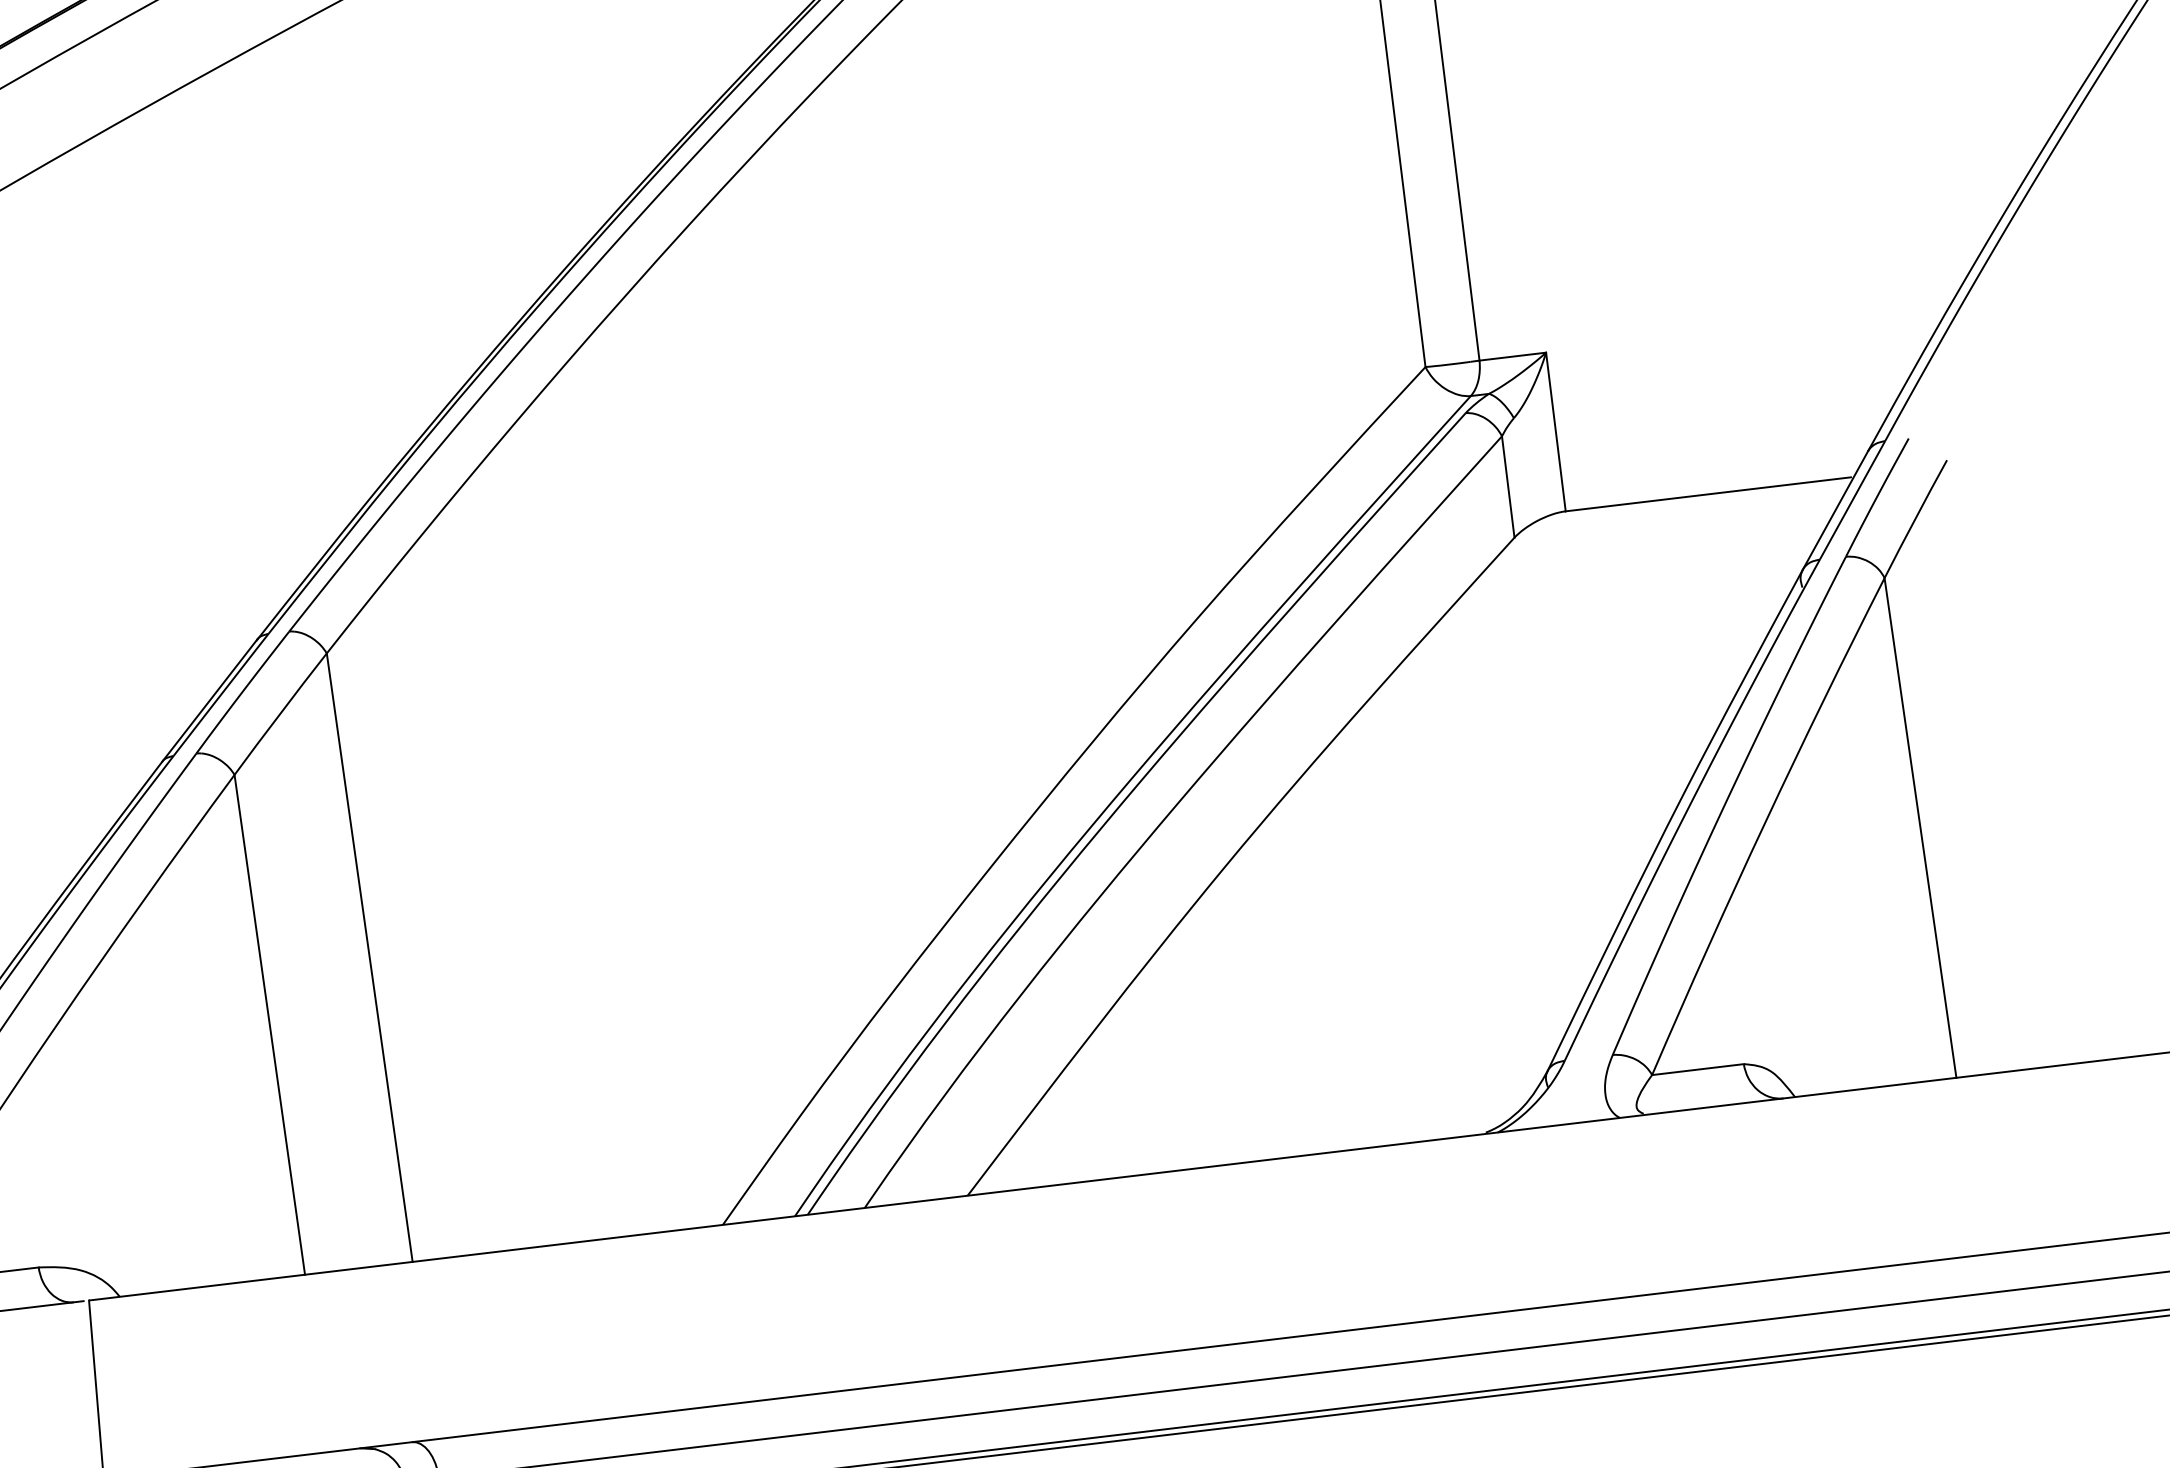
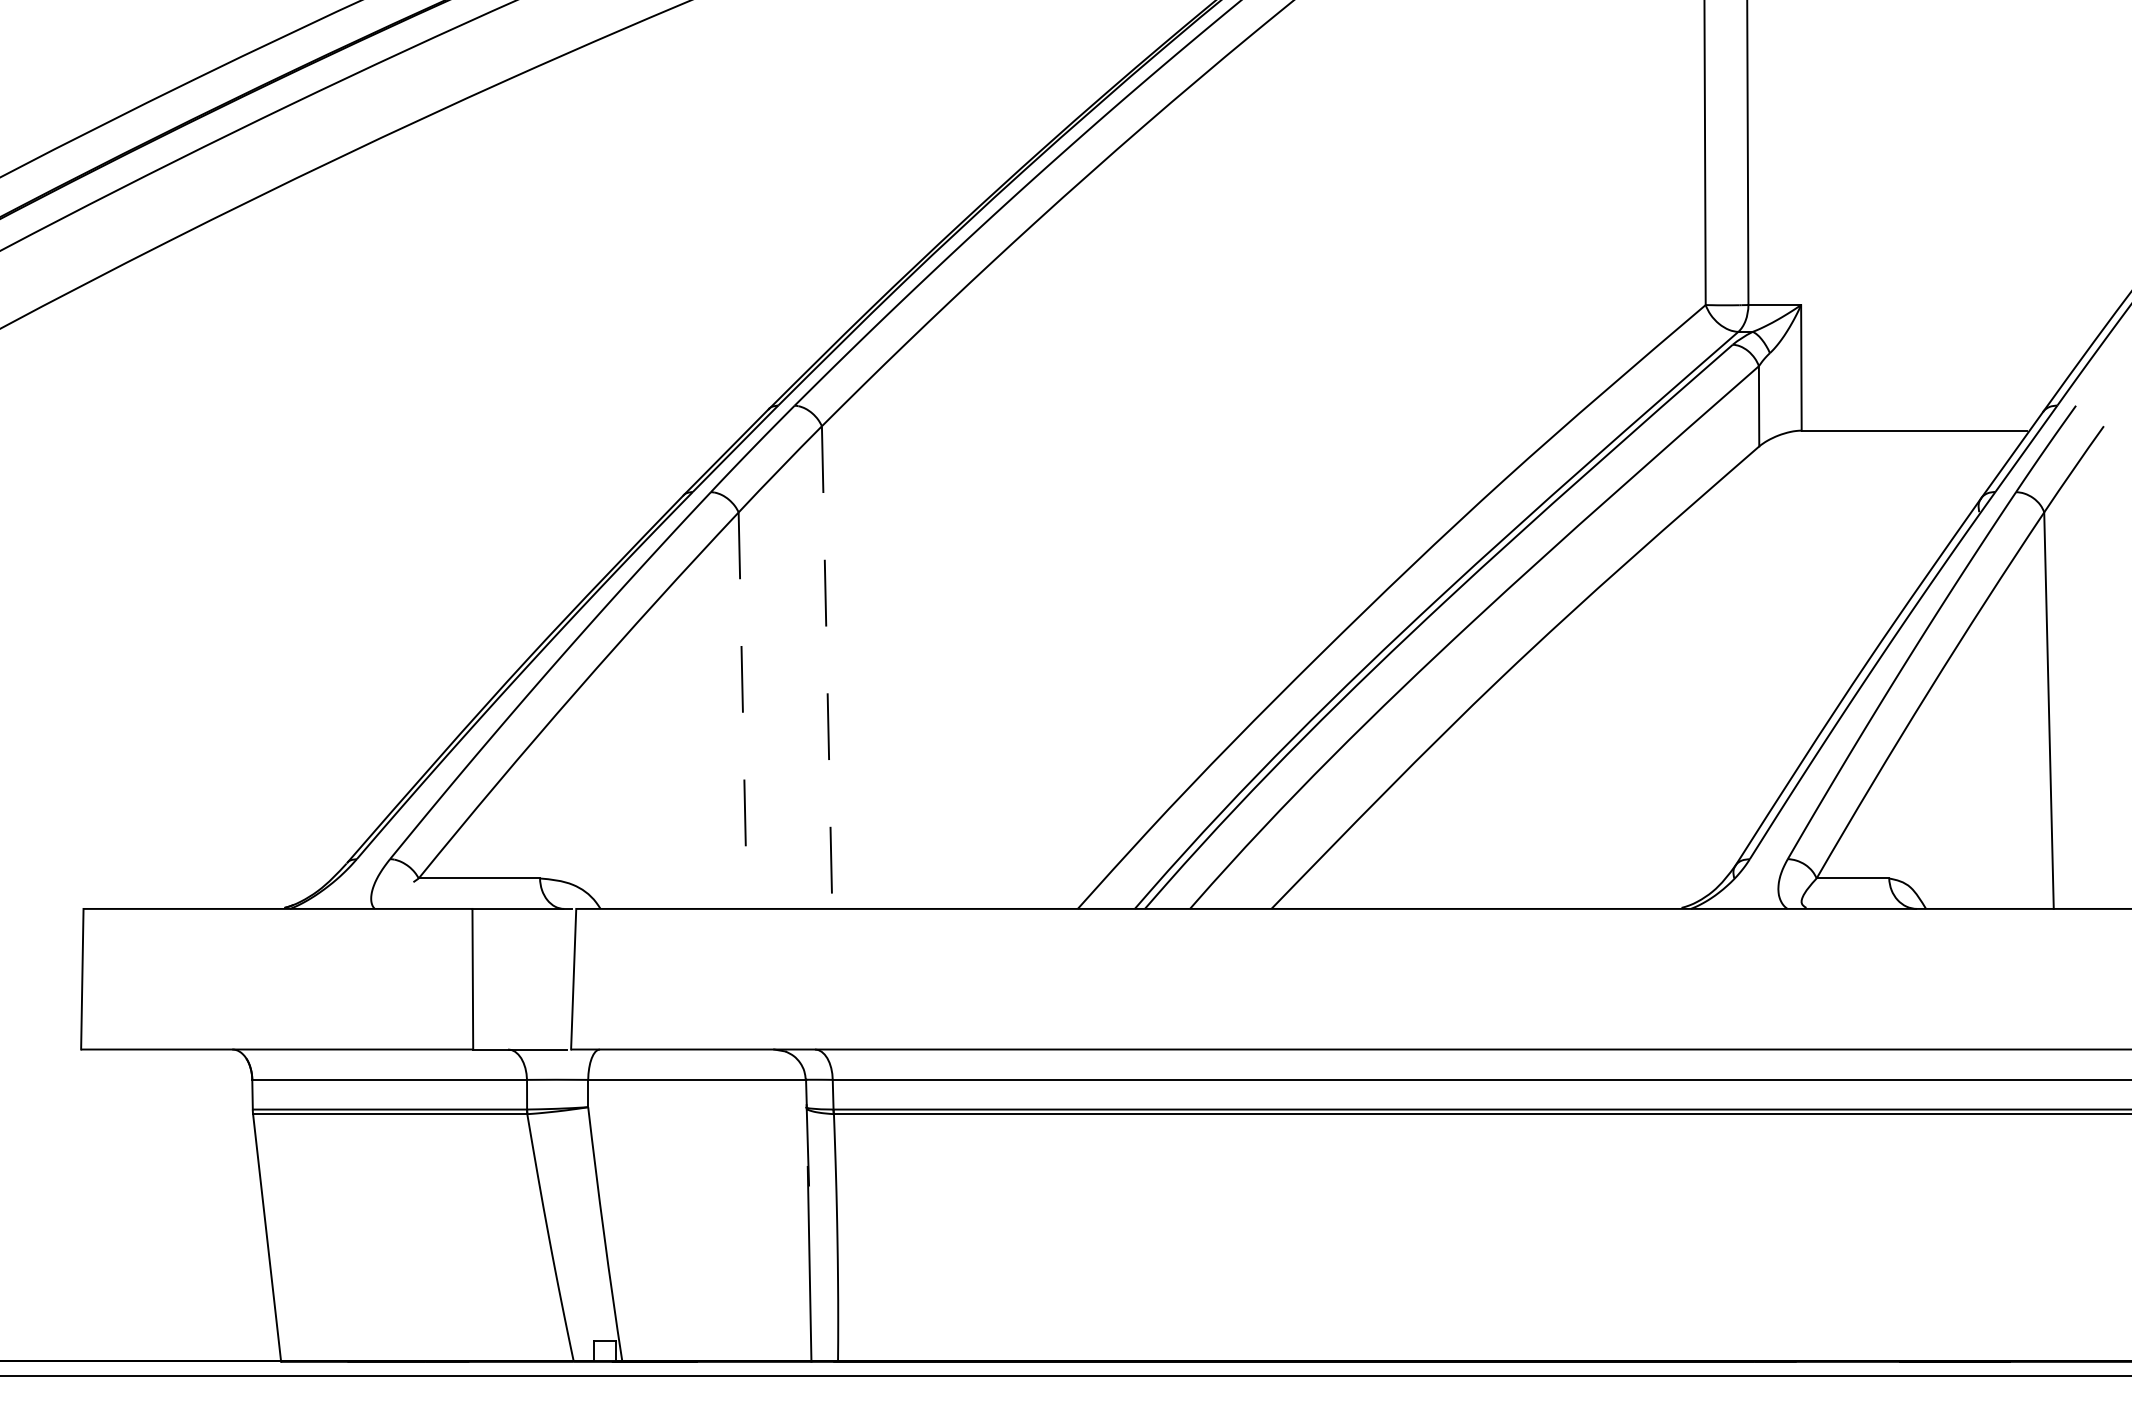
line: (370, 958) -> (827, 668), solid -> dashed
line: (269, 1025) -> (742, 711), solid -> dashed

